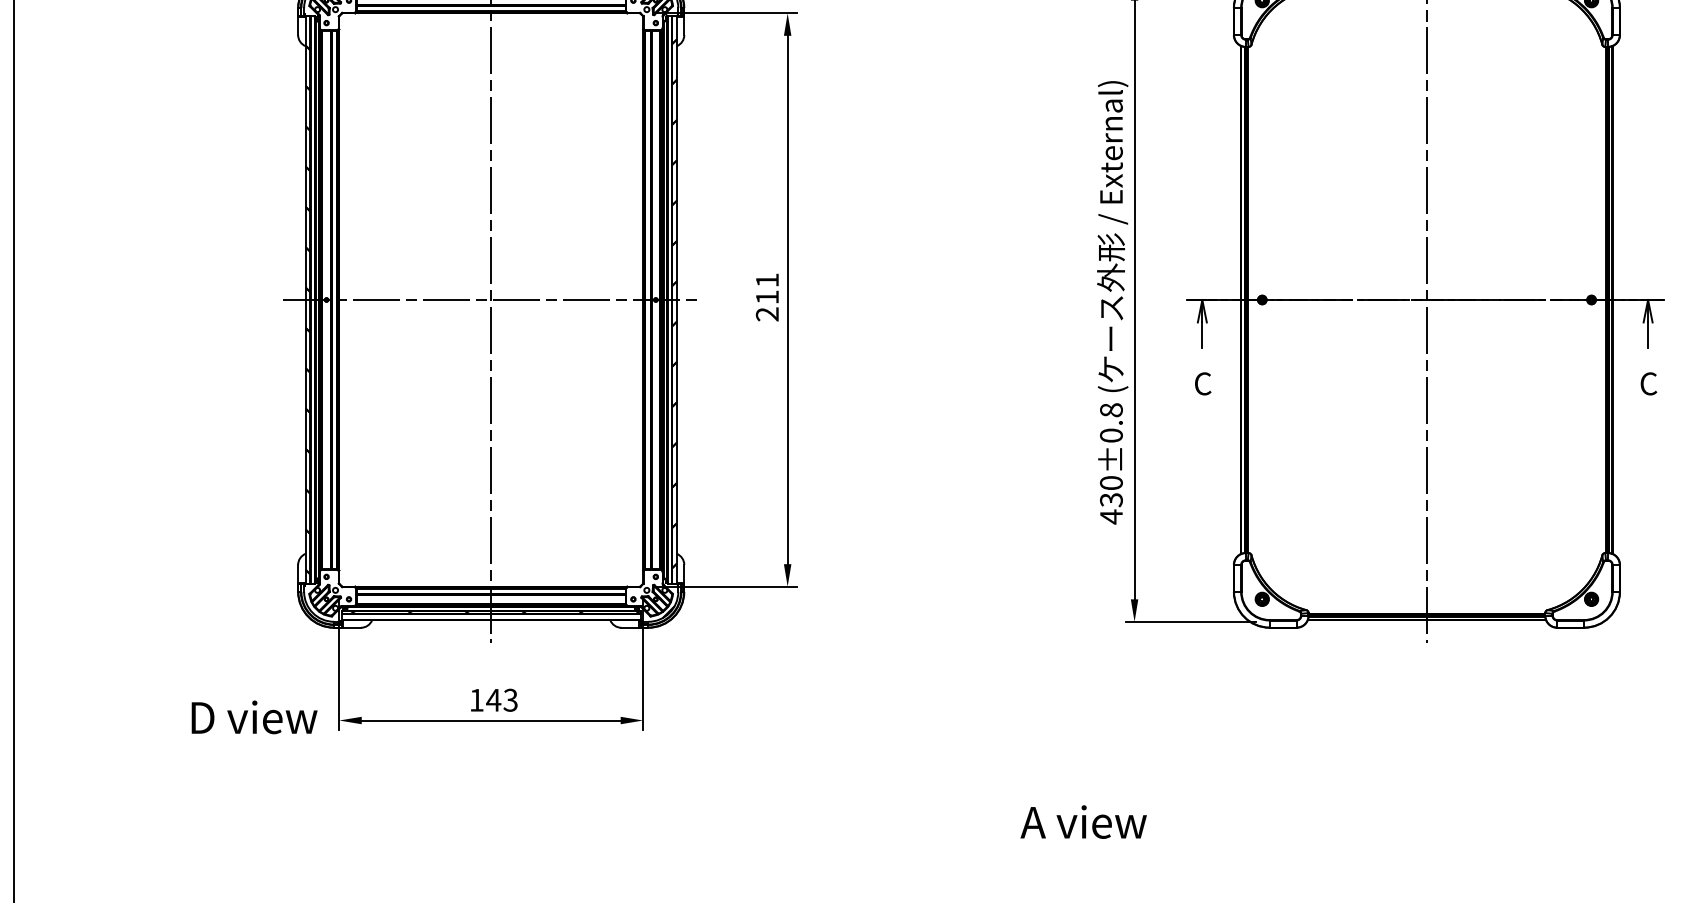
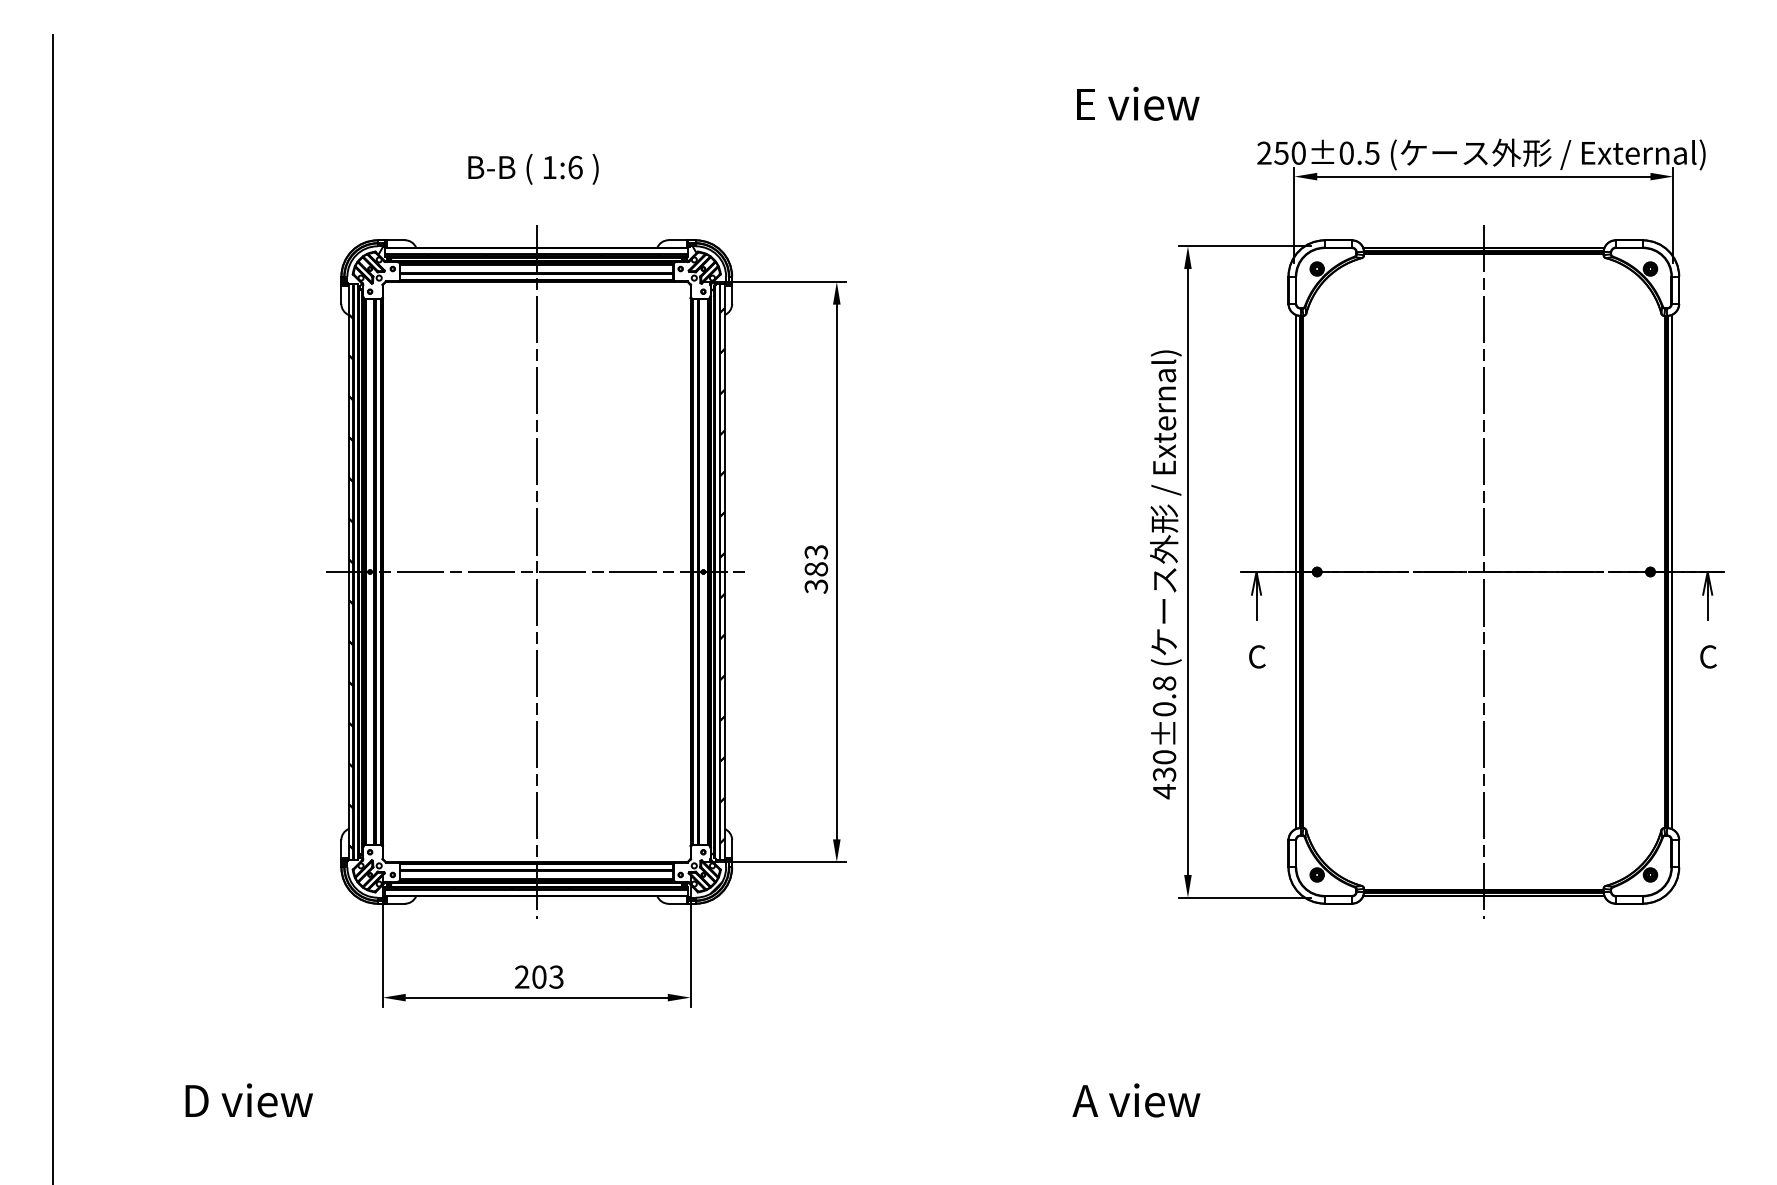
text: (767, 297) -> (816, 569), 211 -> 383
text: (486, 699) -> (531, 976), 143 -> 203
text: (253, 717) -> (248, 1100), moved

